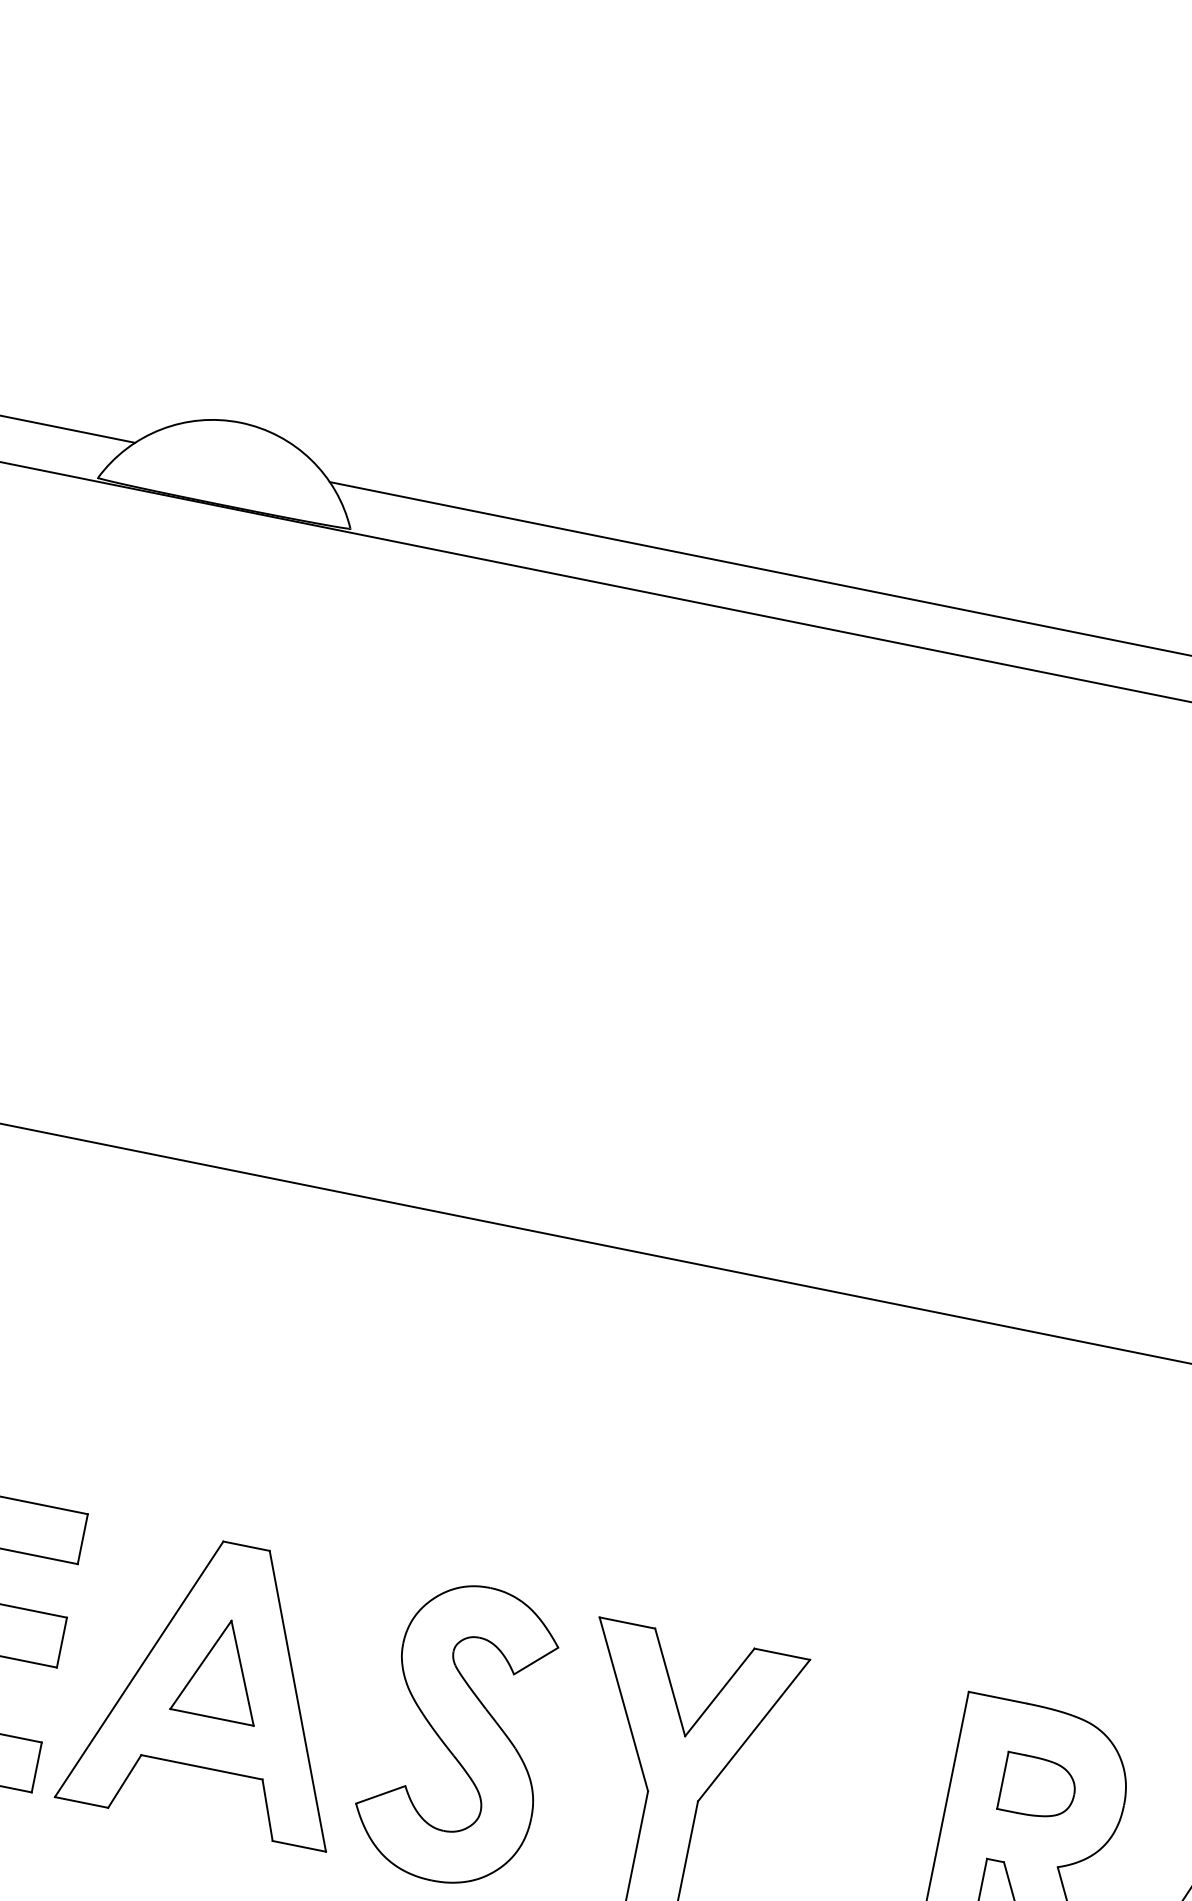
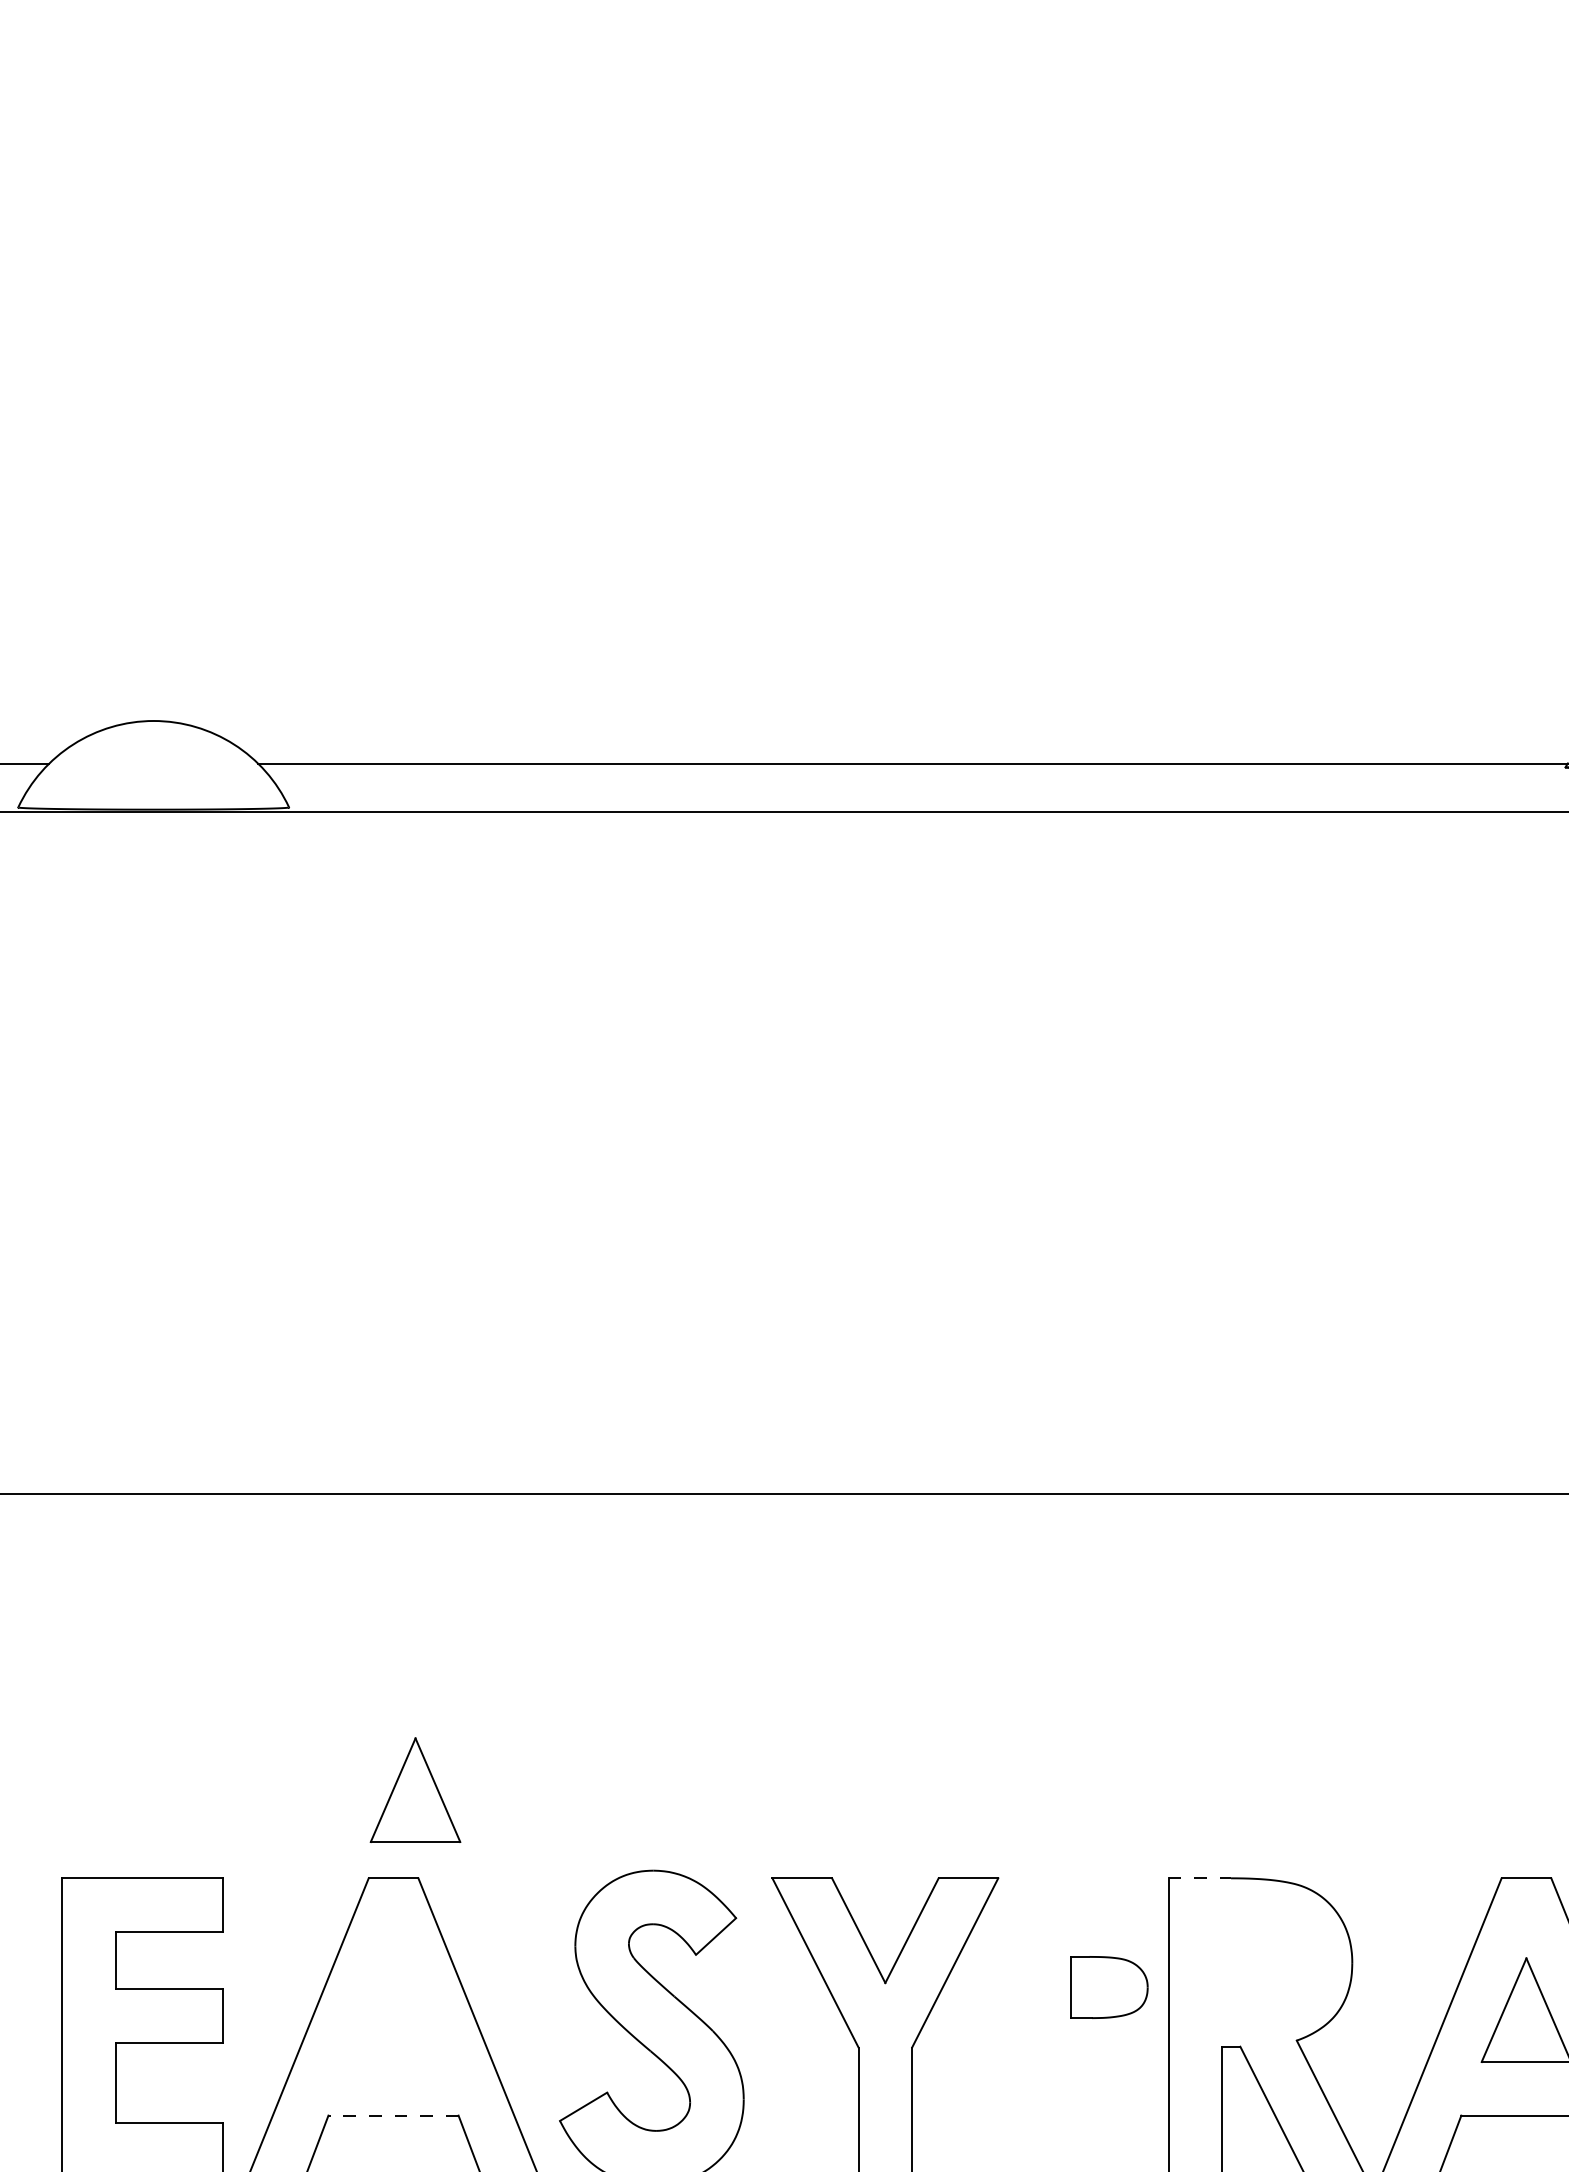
part: (221, 1668) -> (415, 1789), moved
line: (998, 1698) -> (1200, 1878), solid -> dashed
line: (201, 1767) -> (393, 2115), solid -> dashed
part: (1038, 1787) -> (1109, 1987), moved

